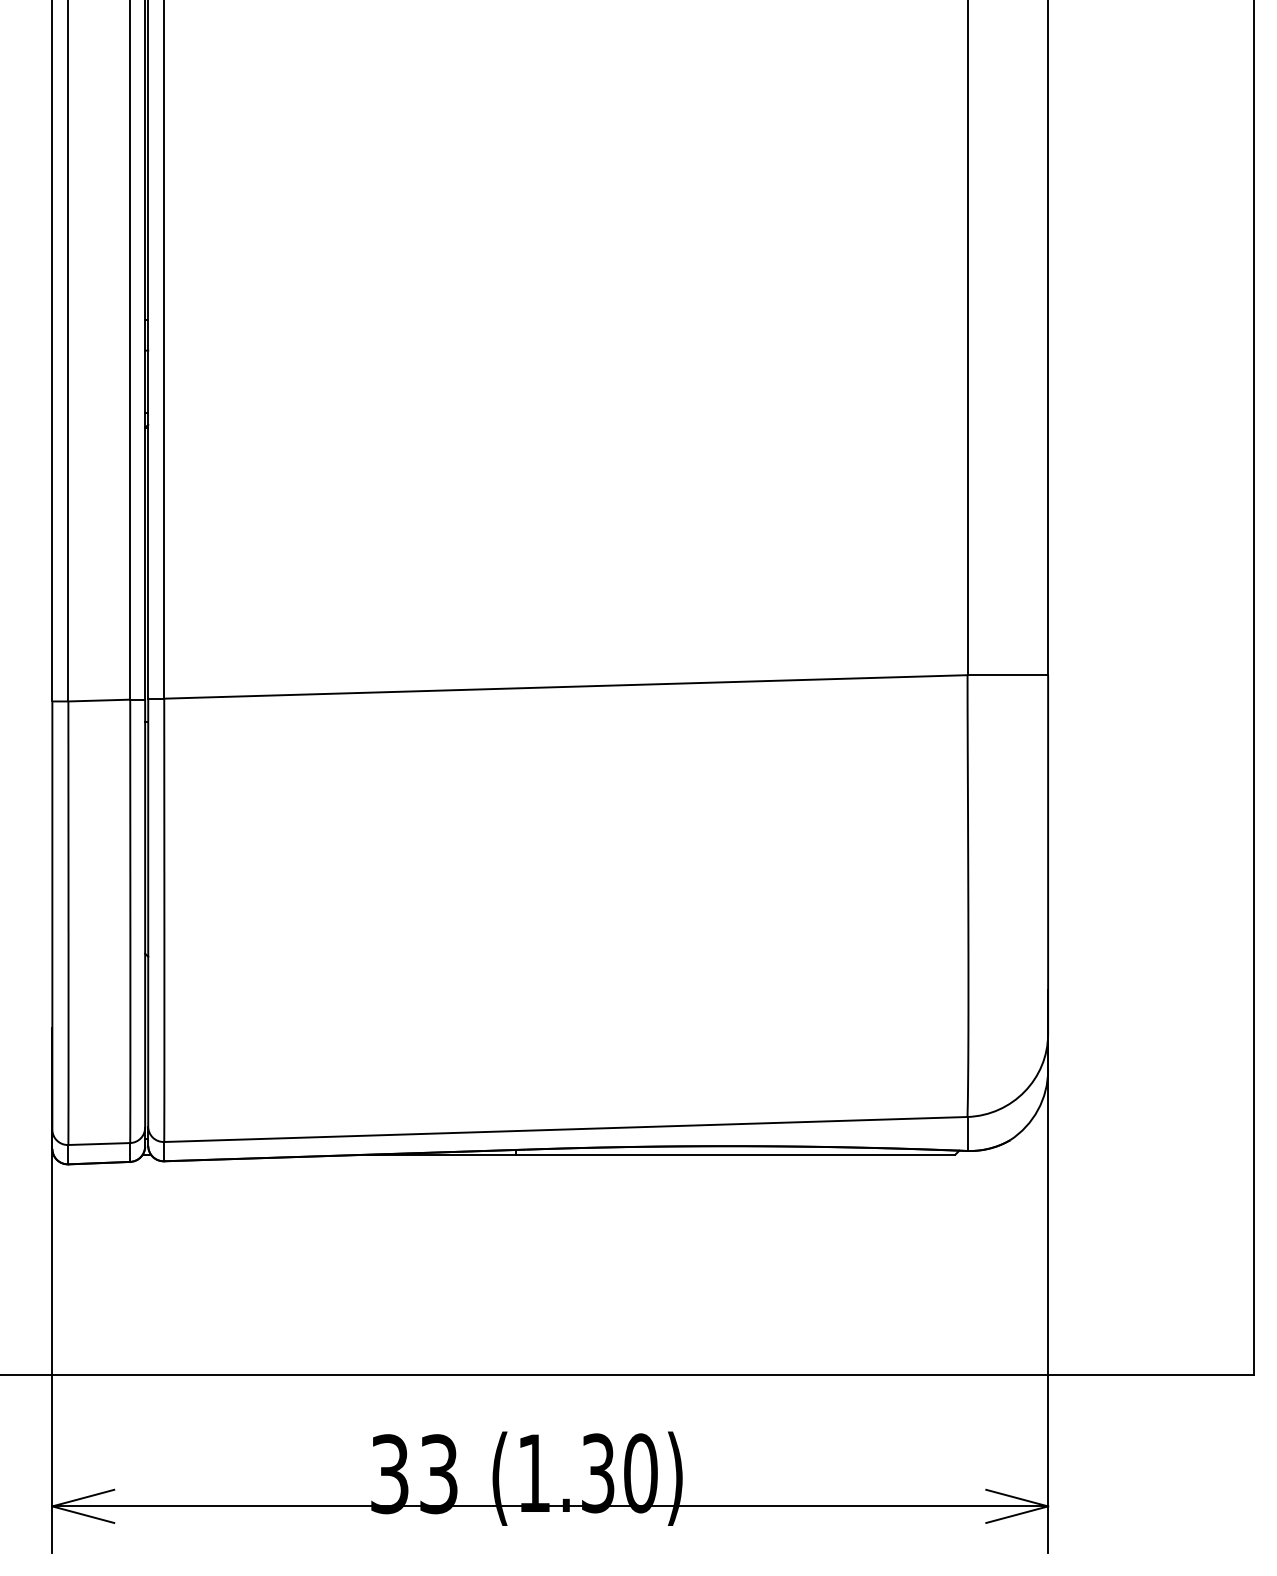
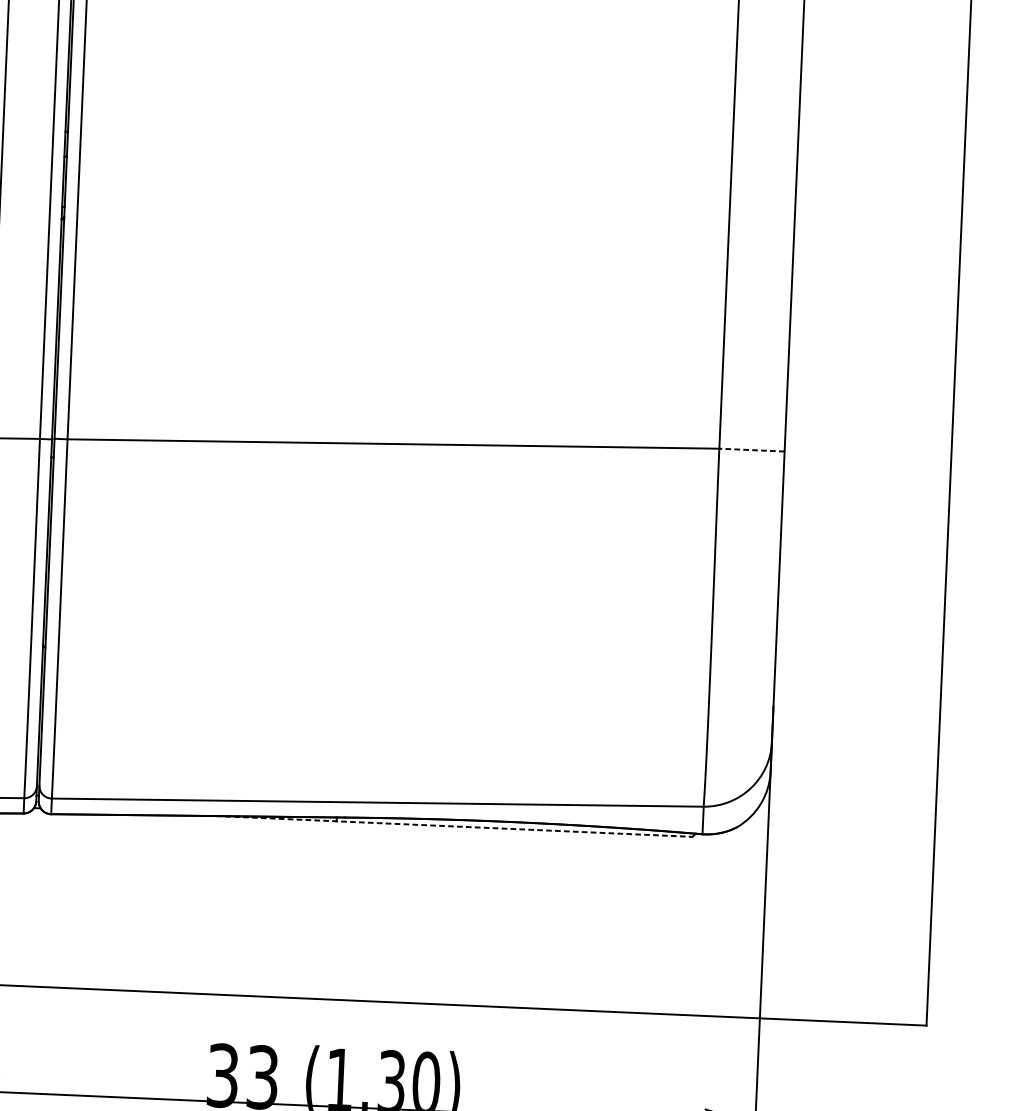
line: (1007, 675) -> (751, 450), solid -> dashed
line: (661, 1154) -> (454, 826), solid -> dashed

